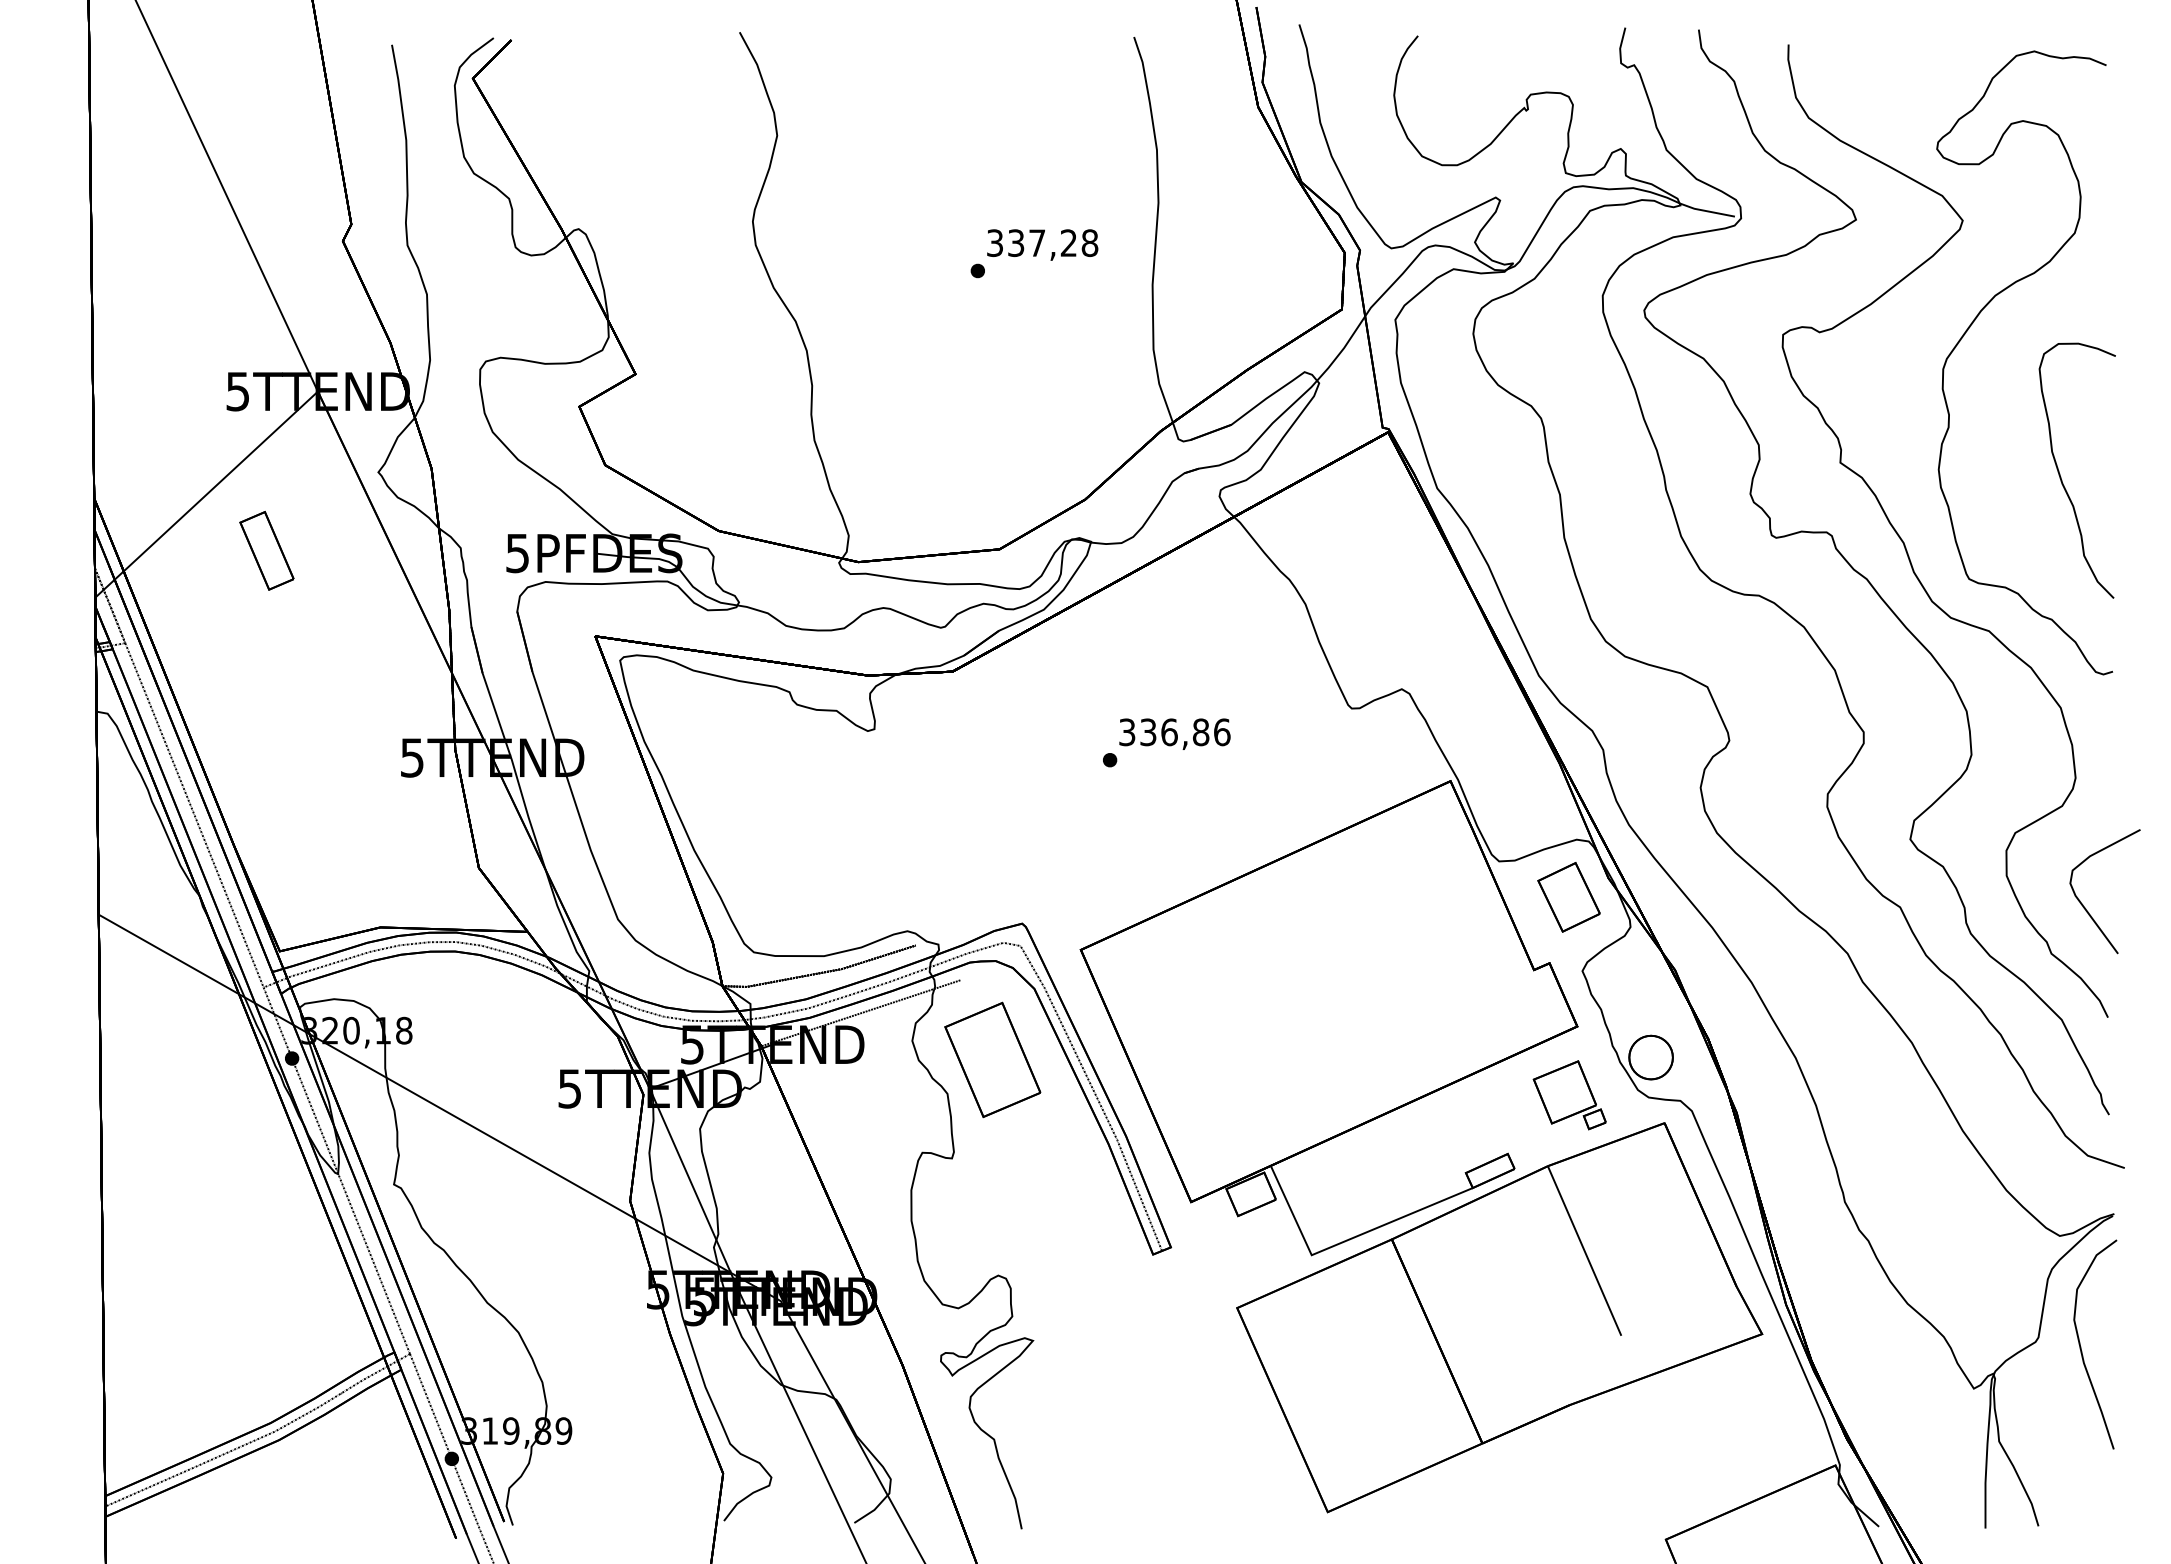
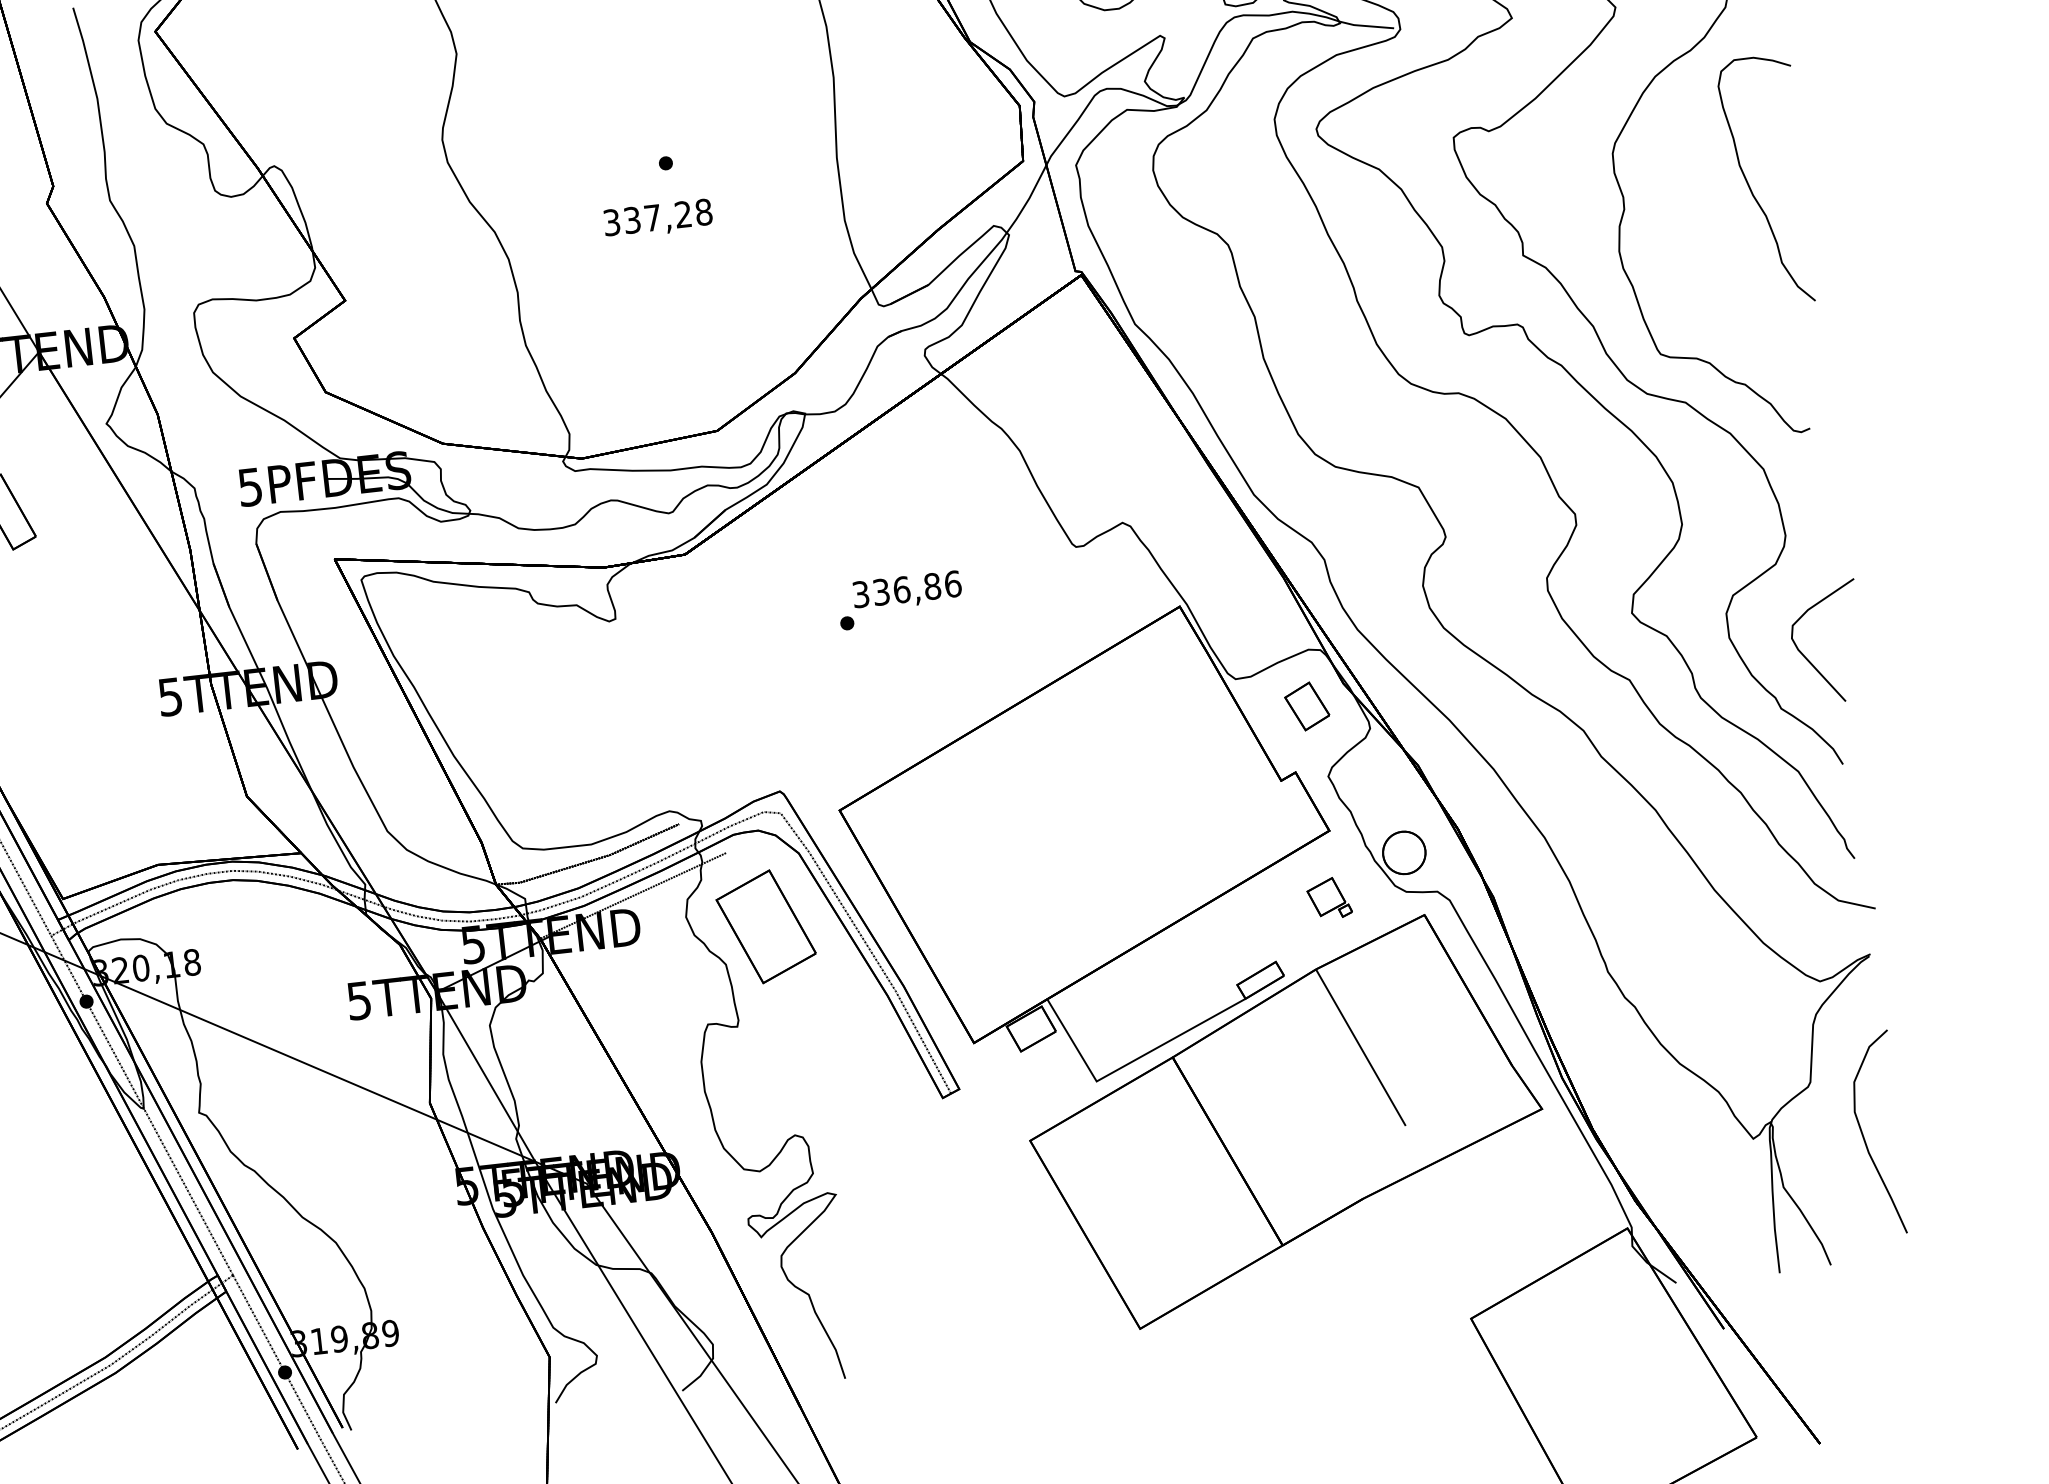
text: (1042, 244) -> (658, 218), moved
part: (2060, 473) -> (1750, 185), moved
part: (1568, 897) -> (1306, 706), size x0.7
part: (1569, 1095) -> (1329, 898), size x0.6
curve: (2081, 1346) -> (1864, 1136), moved

